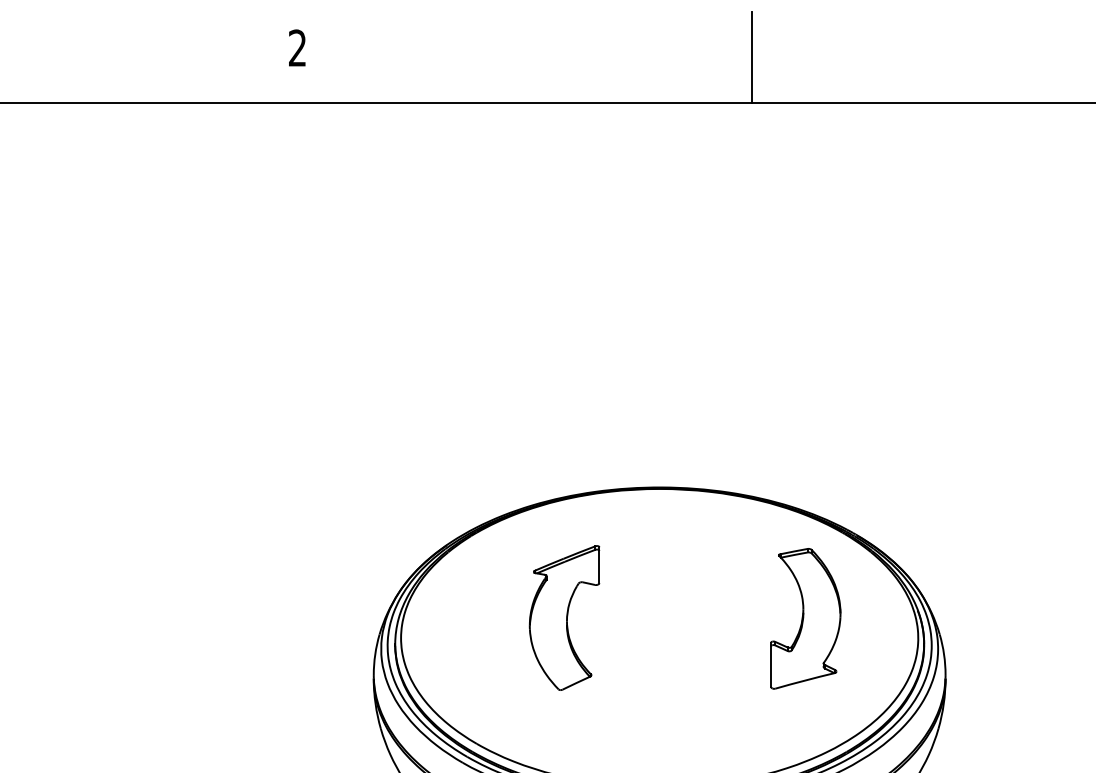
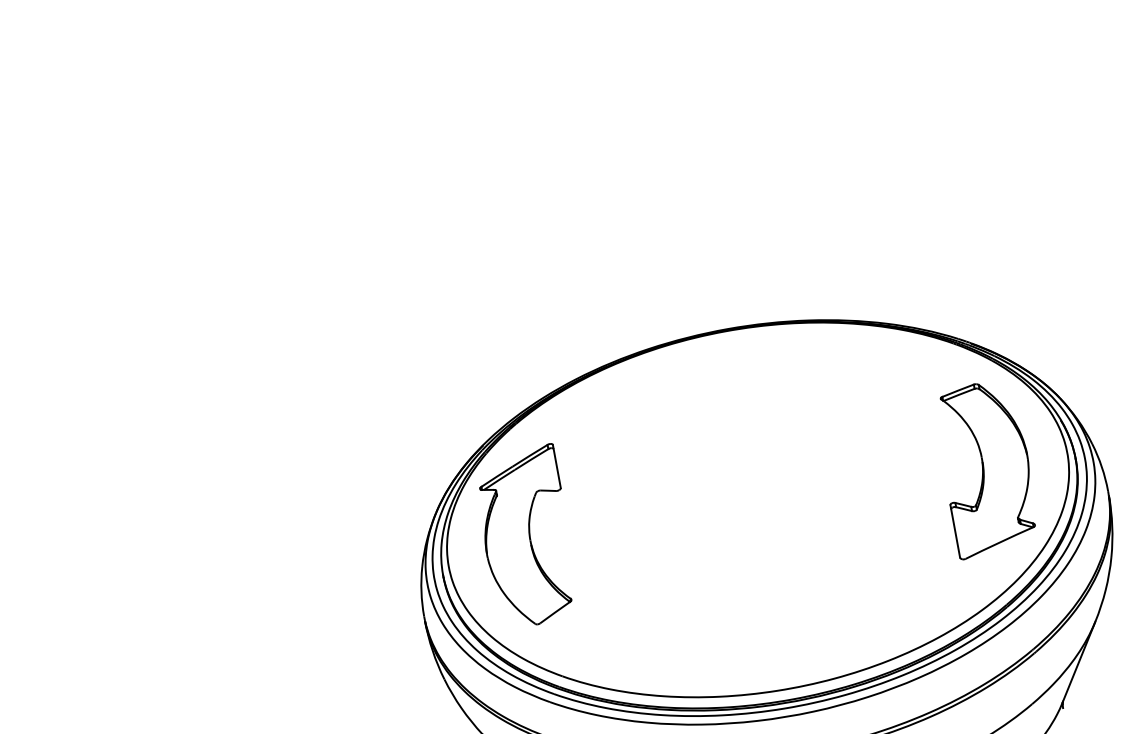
part: (564, 617) -> (526, 536), moved
part: (805, 618) -> (986, 468), moved

